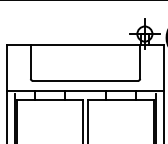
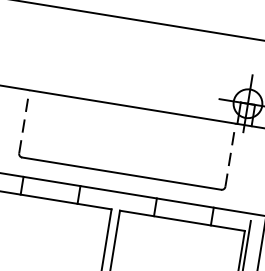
line: (30, 62) -> (23, 122), solid -> dashed
line: (140, 62) -> (230, 156), solid -> dashed

